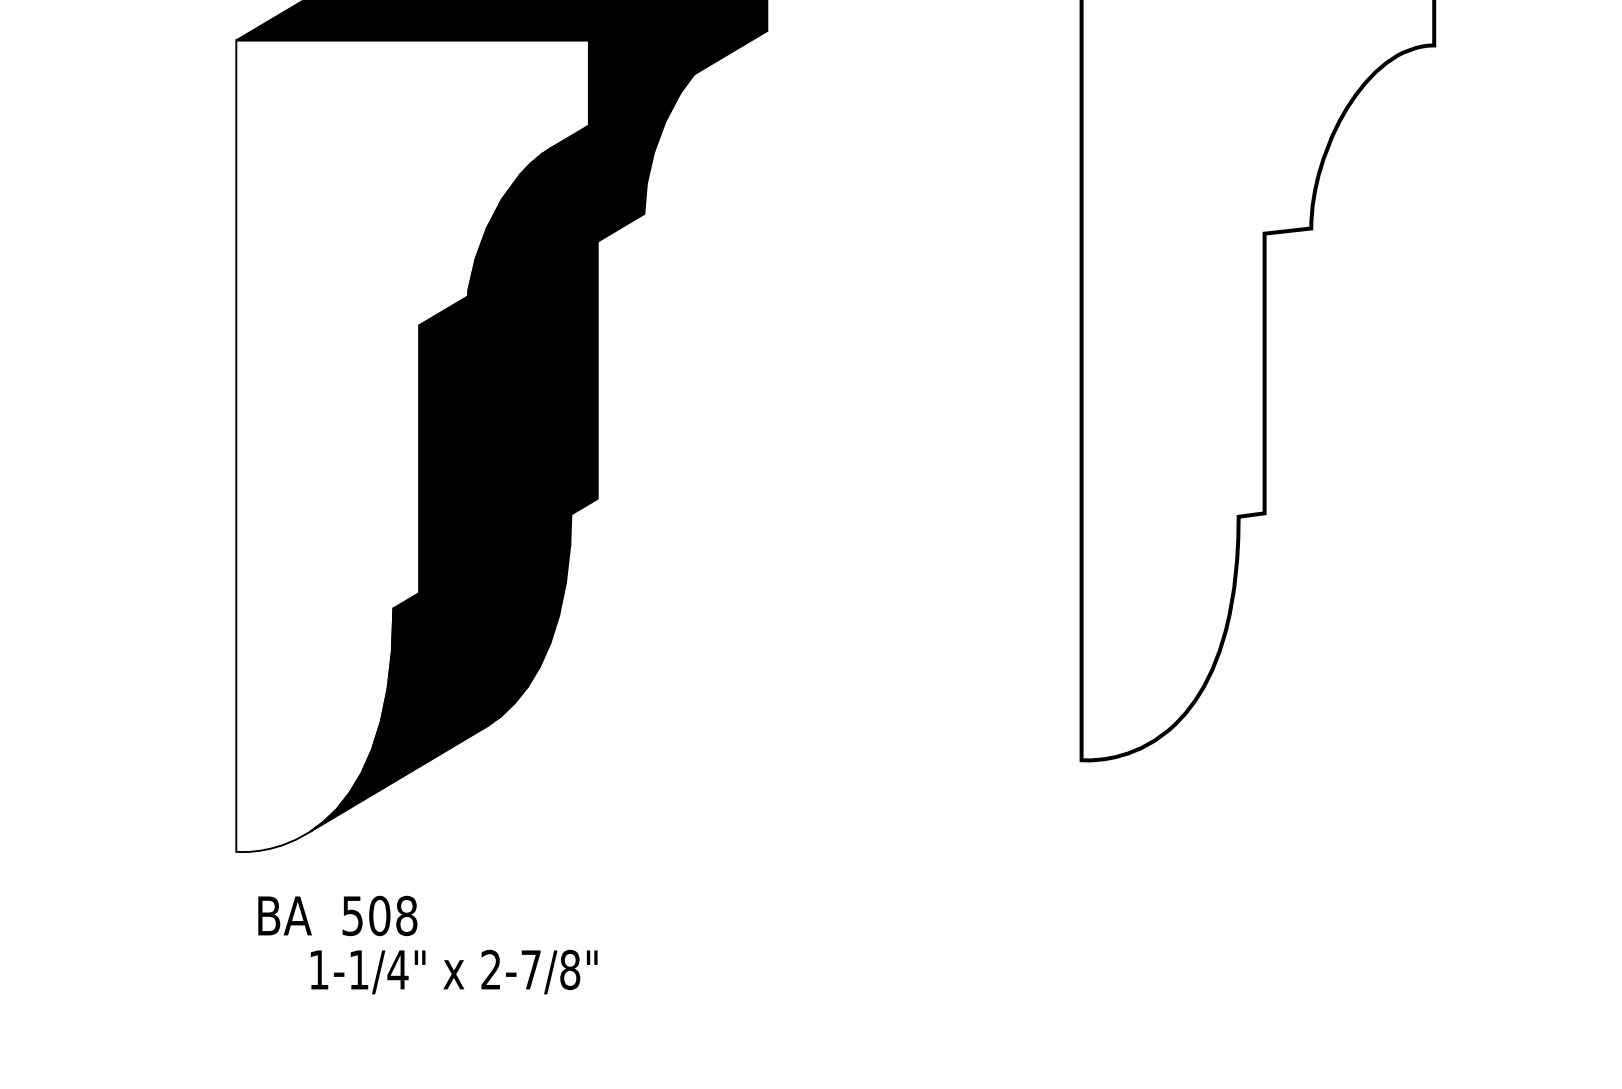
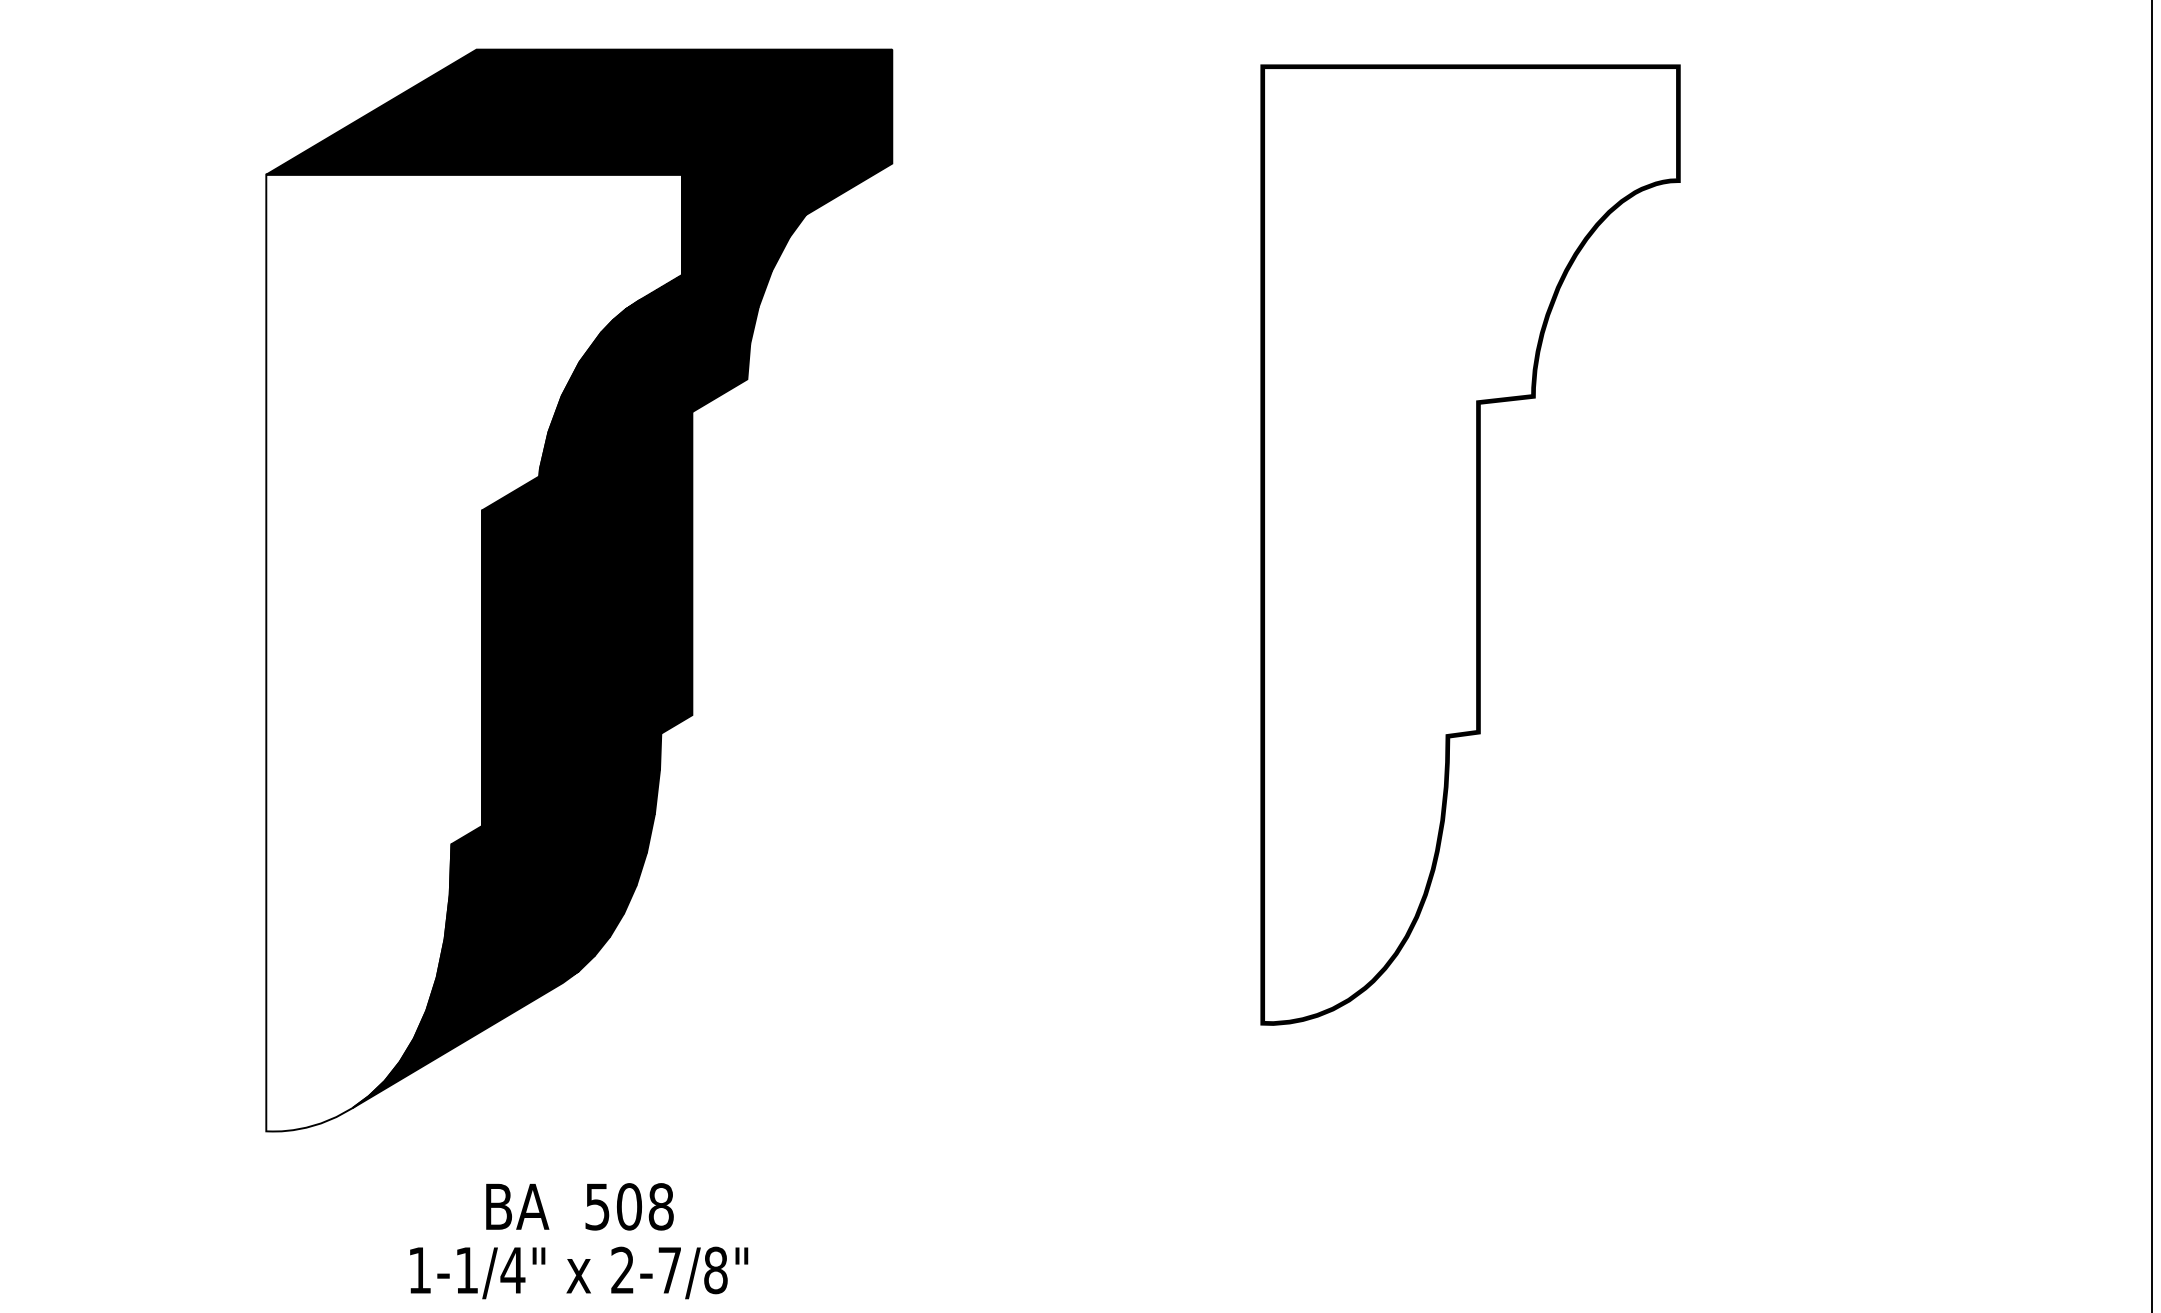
text: (337, 915) -> (579, 1206), moved
text: (454, 971) -> (579, 1272), moved

